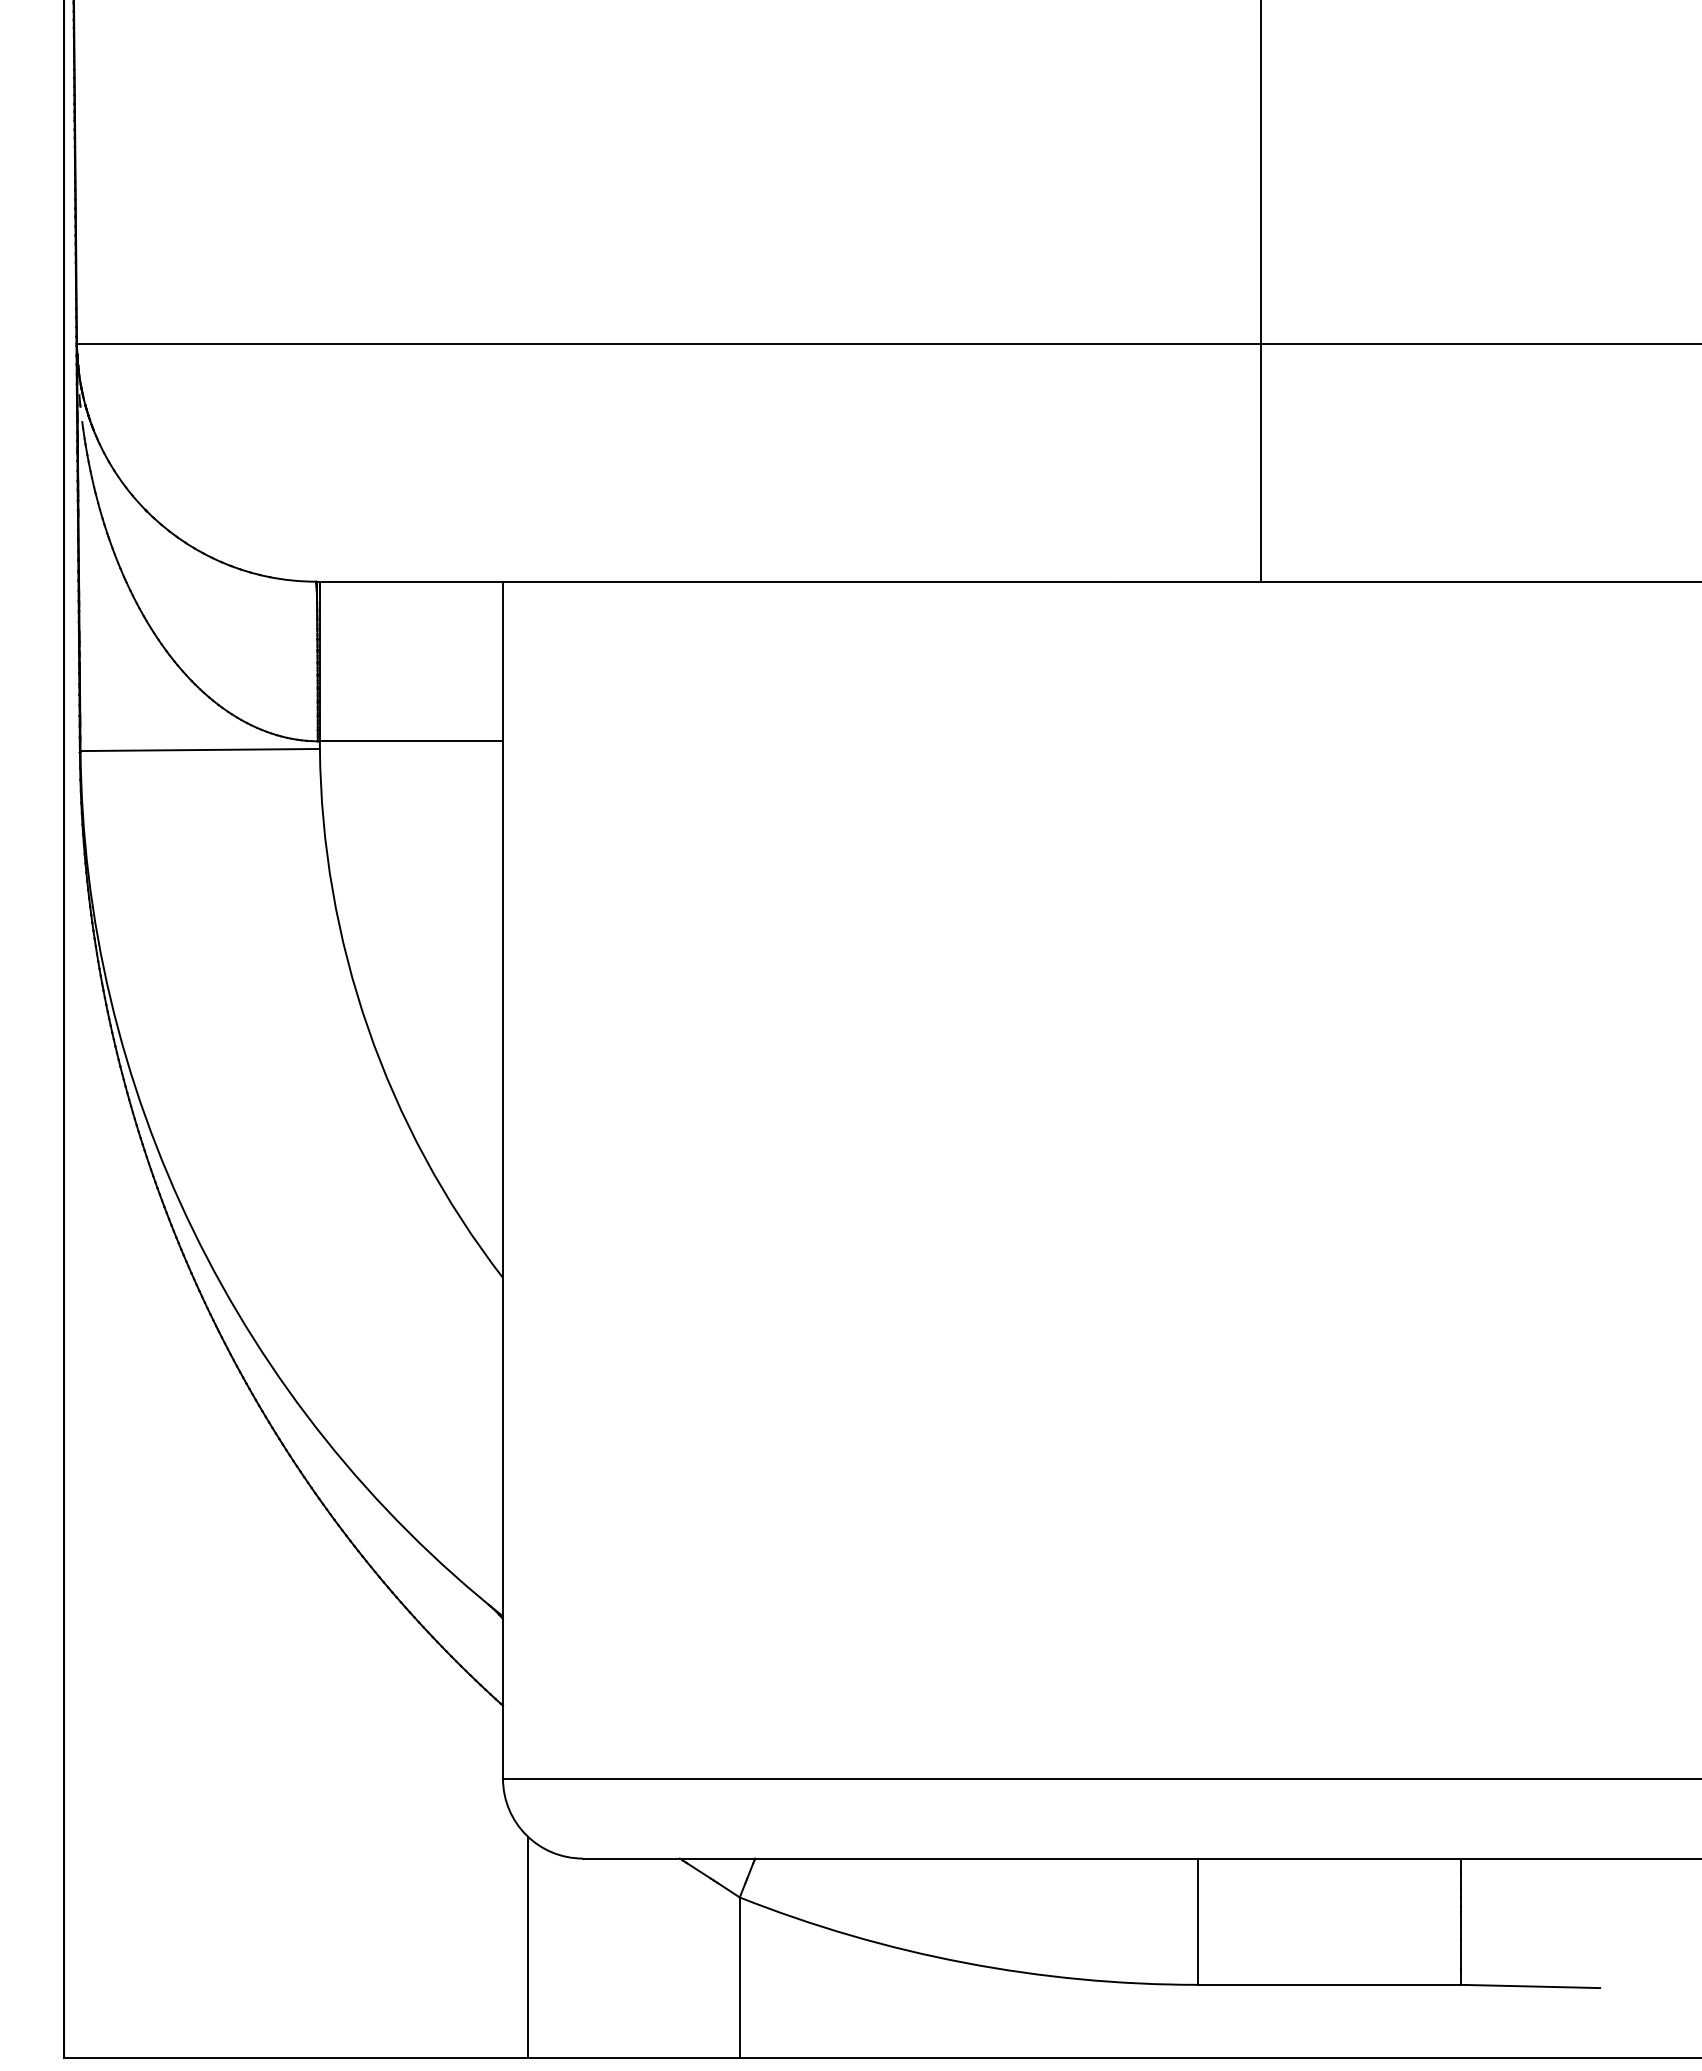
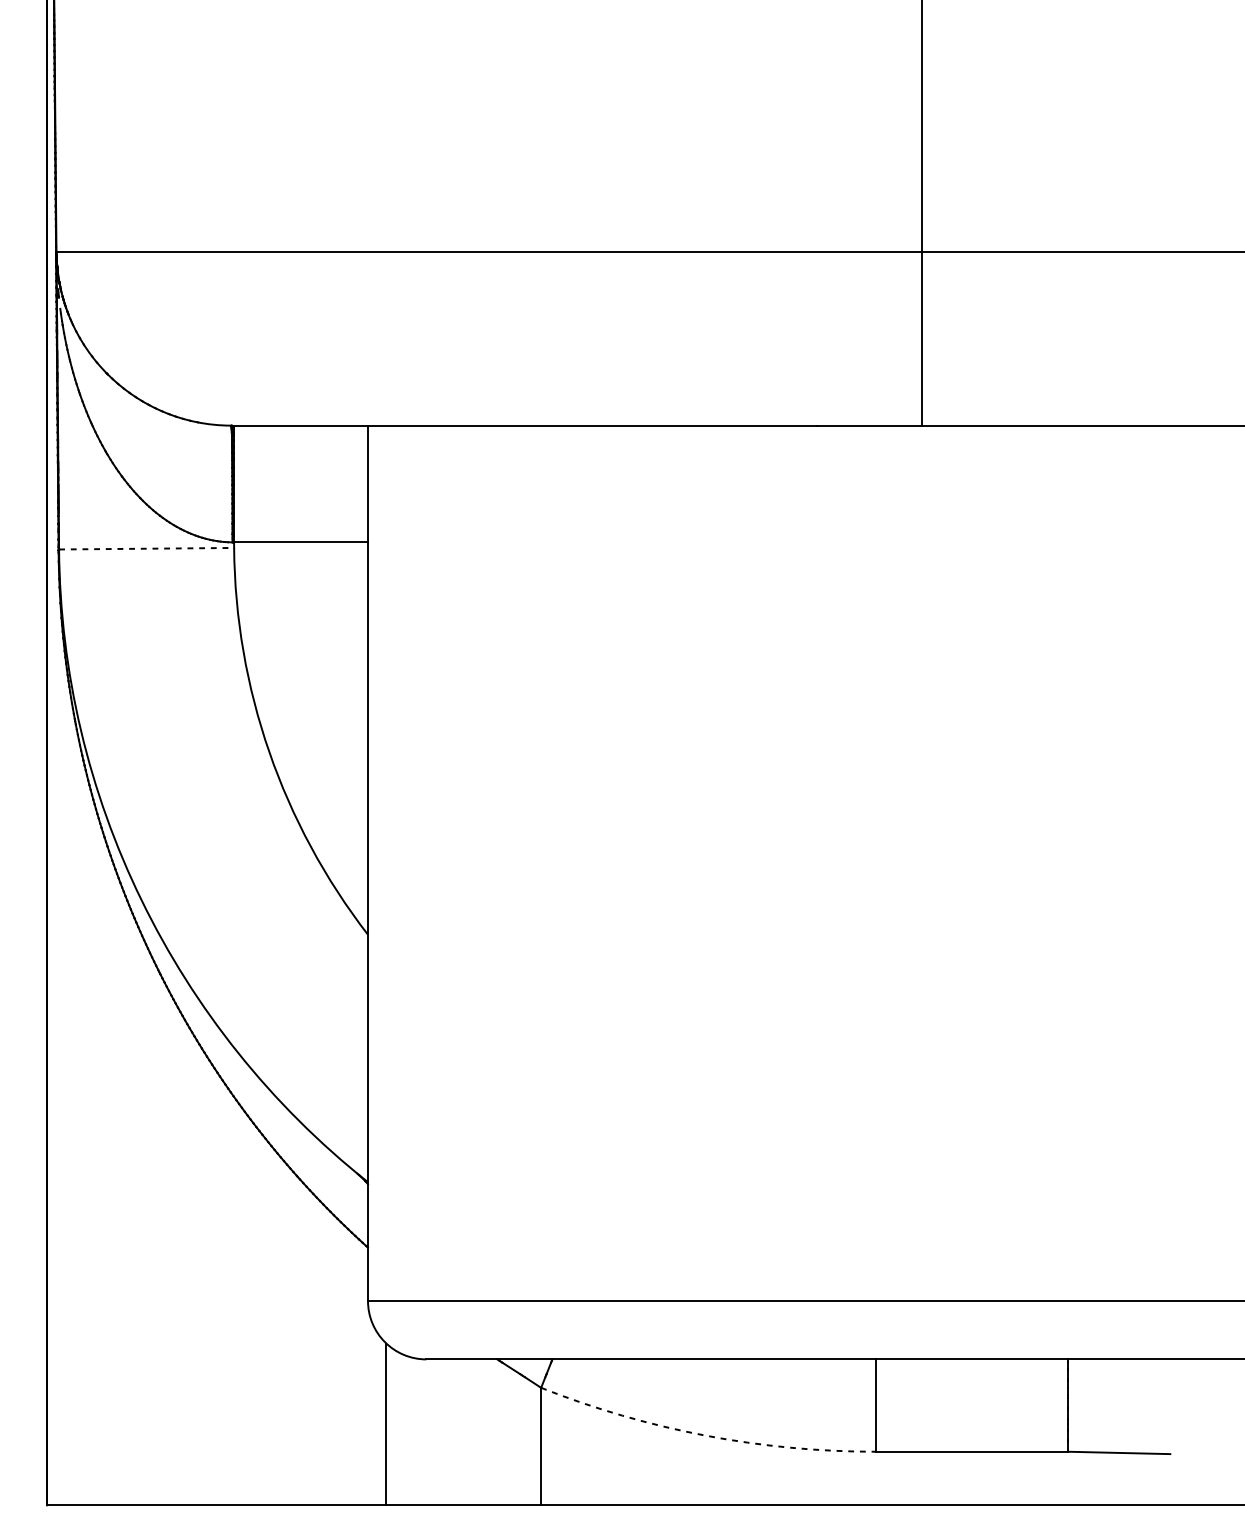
line: (200, 750) -> (146, 549), solid -> dashed
arc: (964, 1962) -> (705, 1435), solid -> dashed

